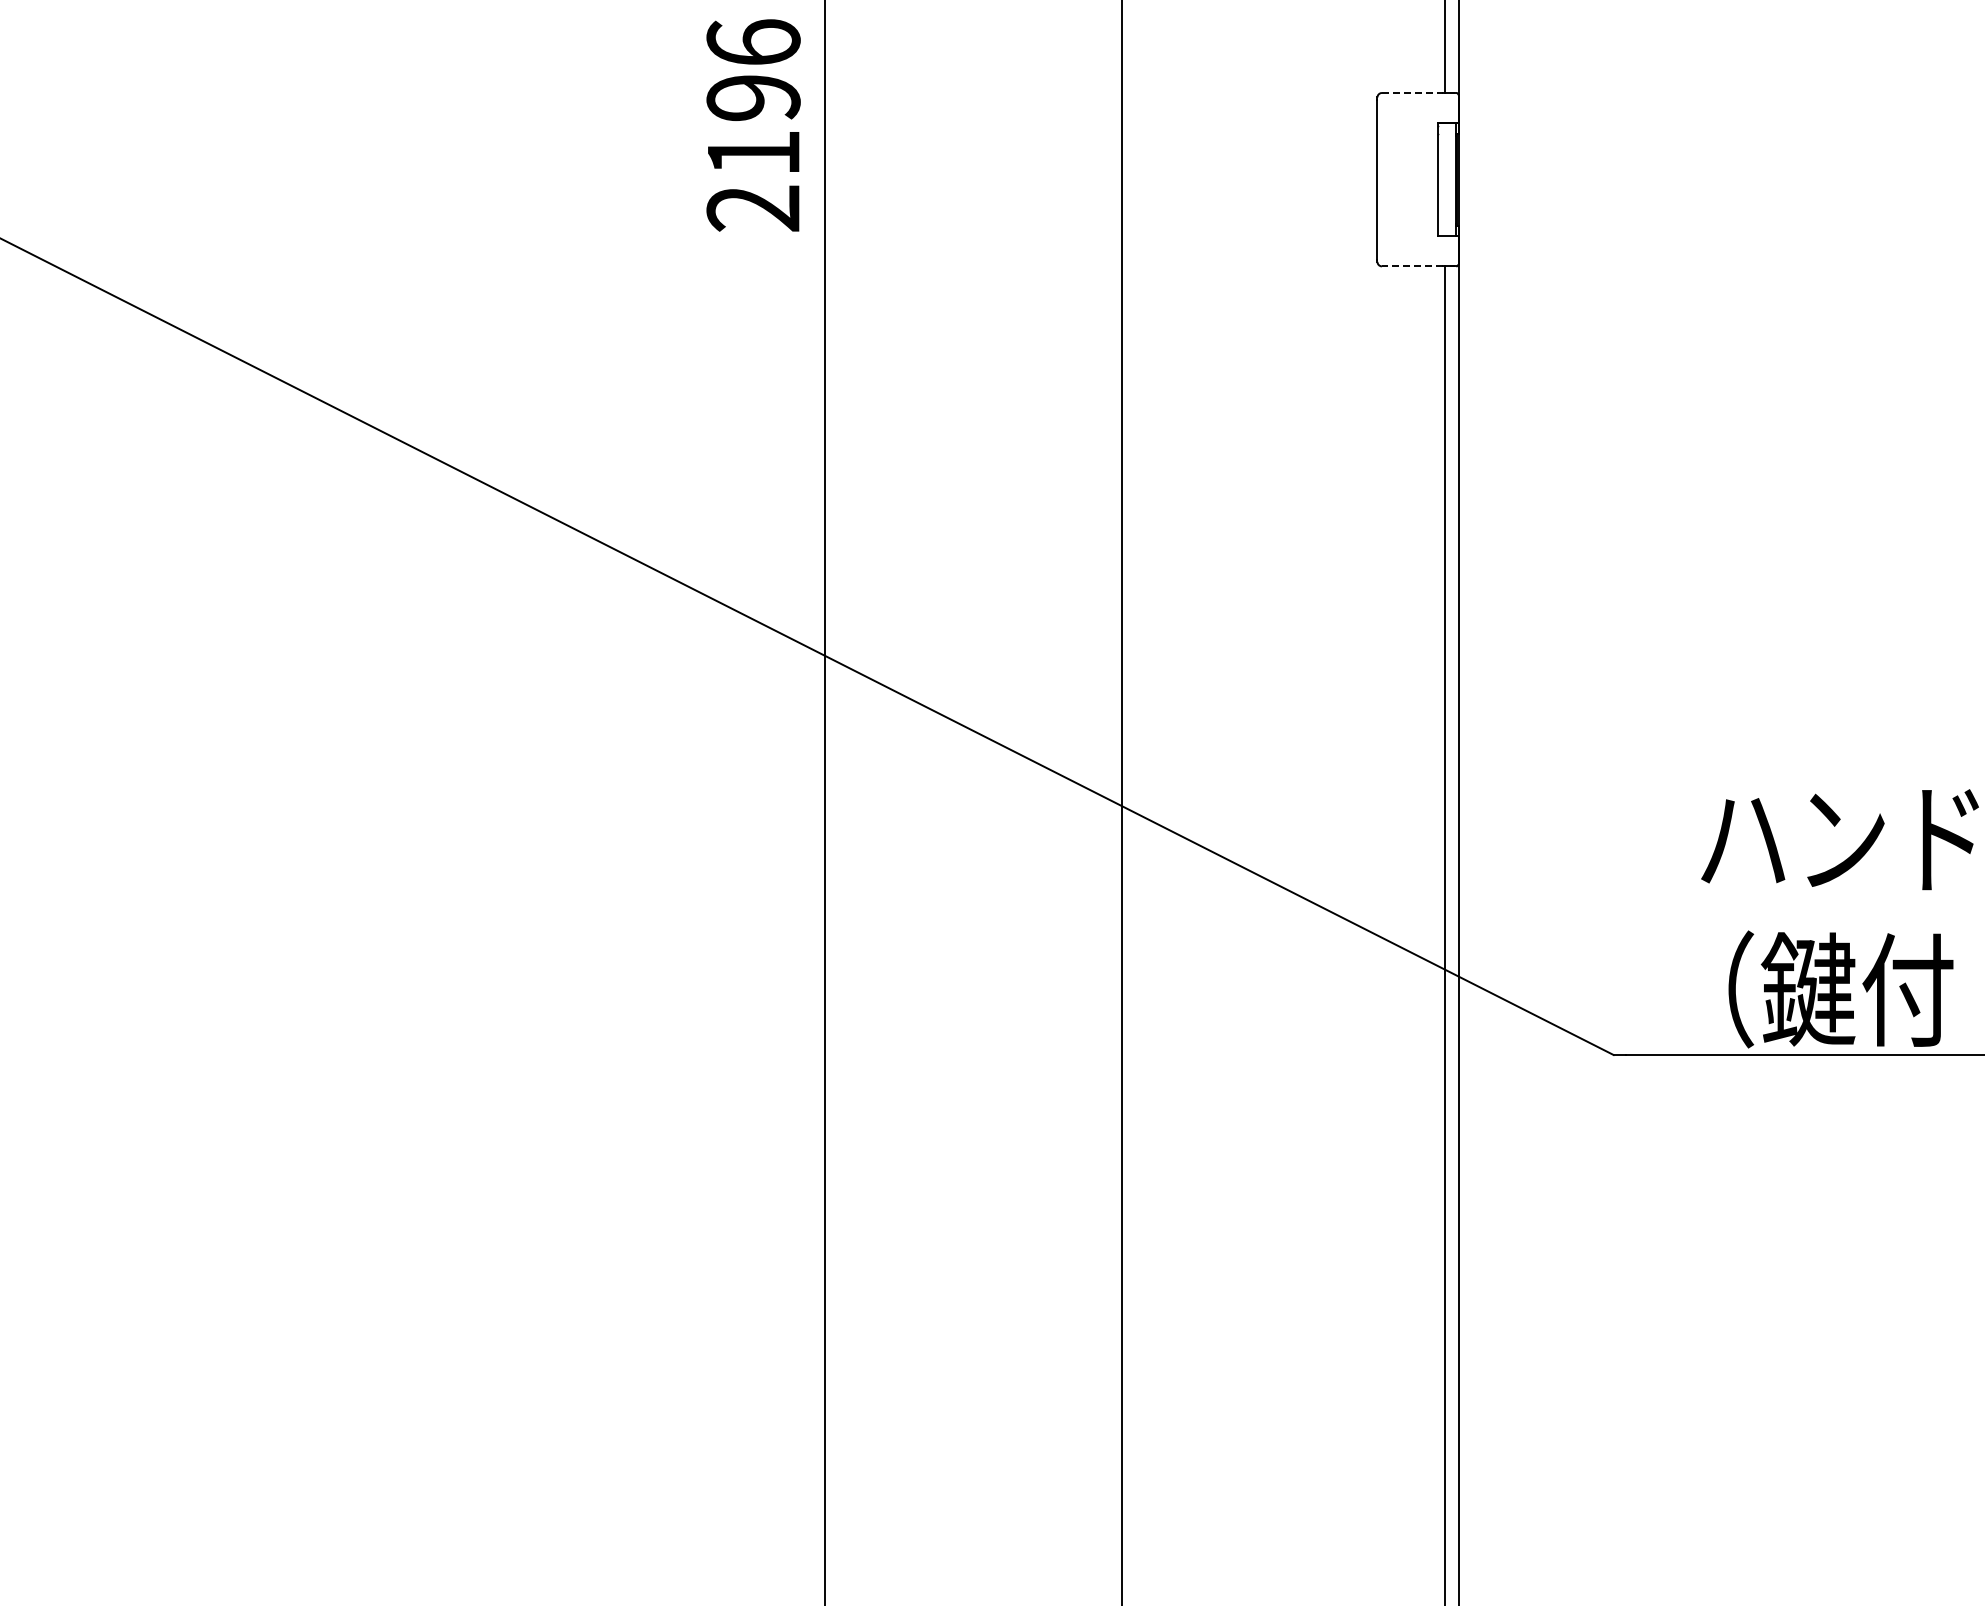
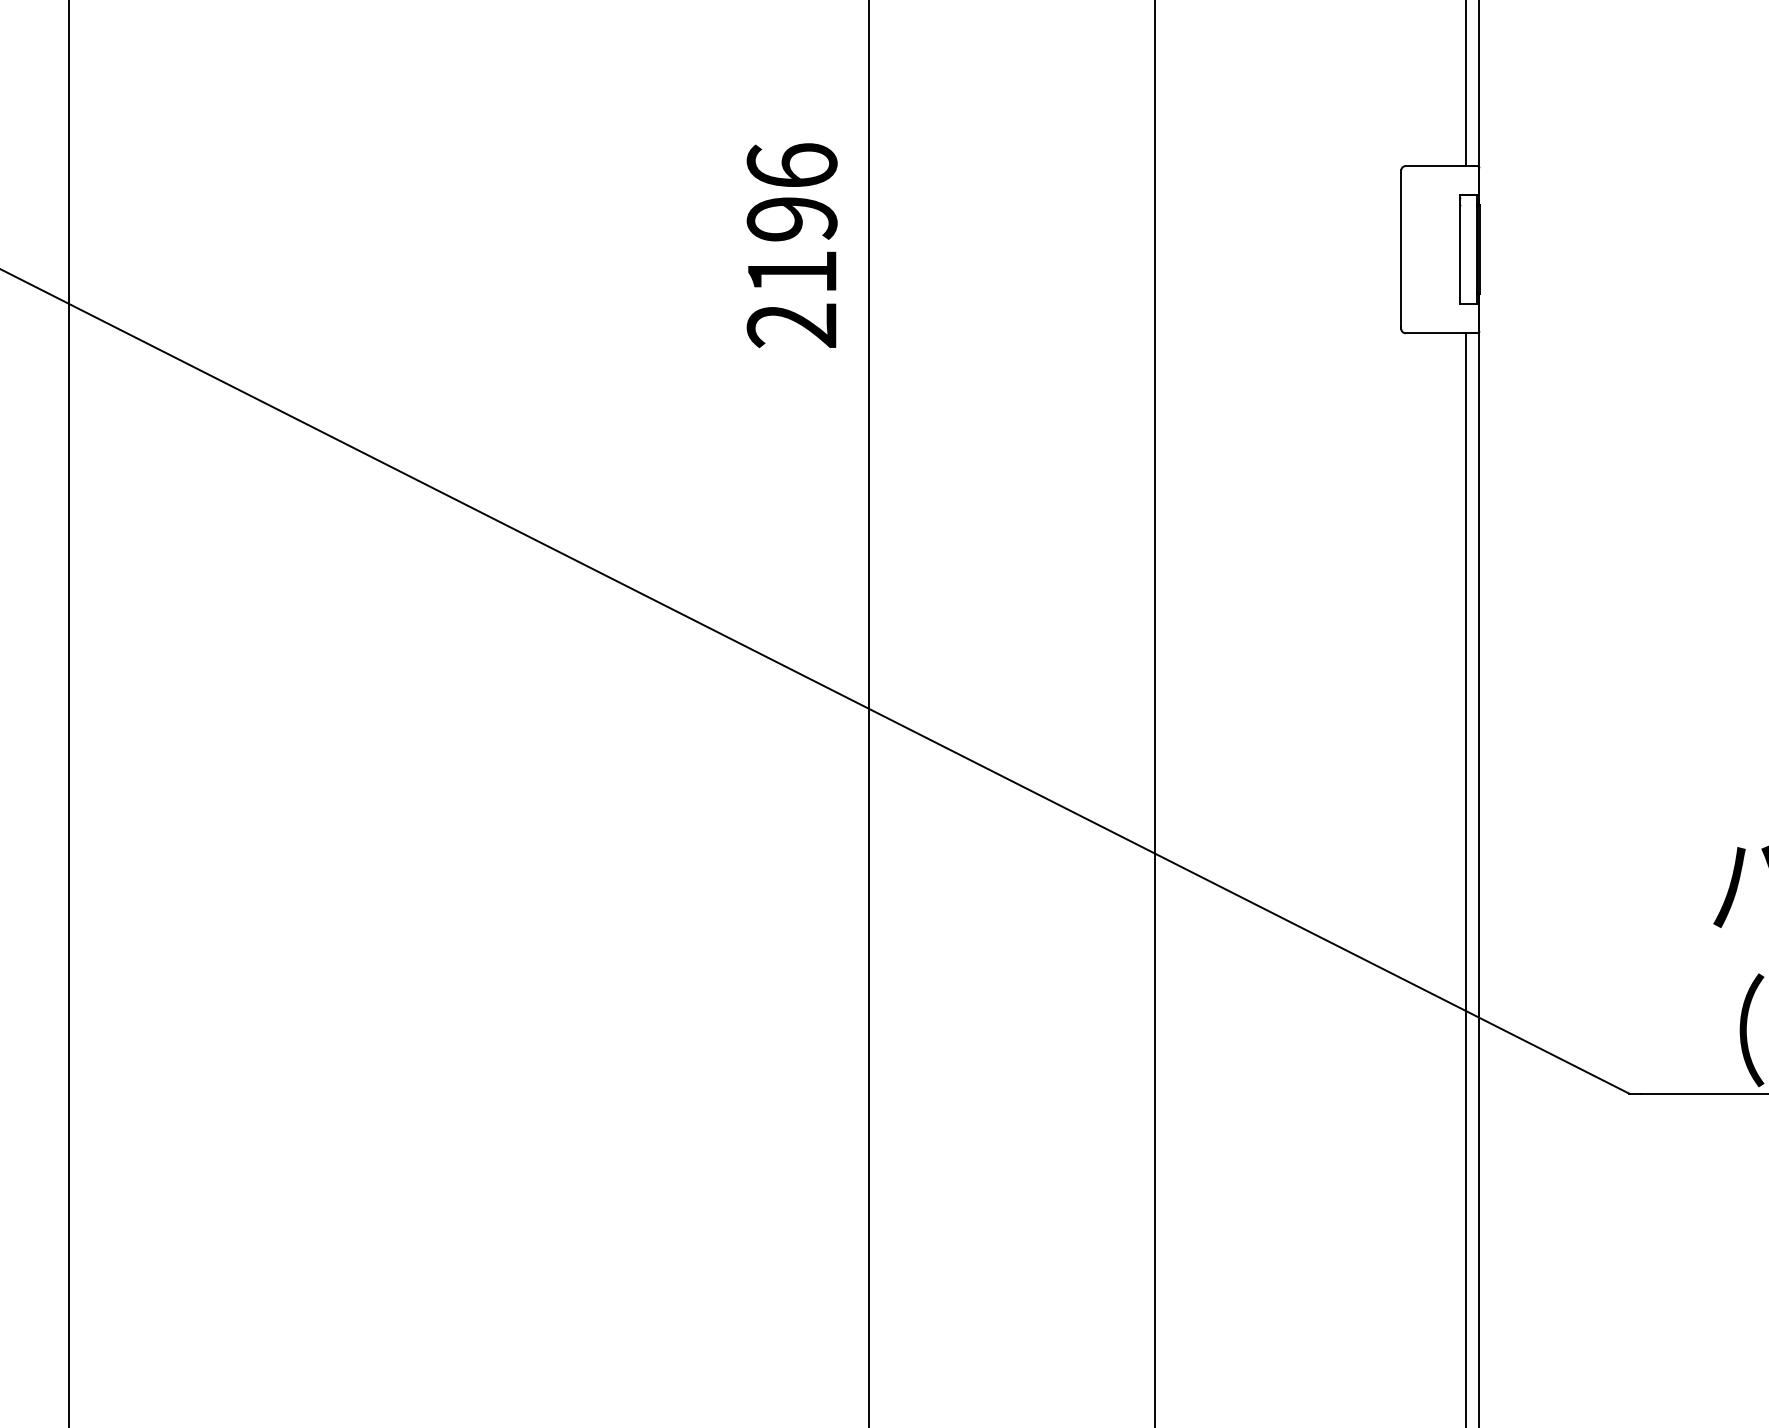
line: (1412, 92) -> (1435, 165), dashed -> solid
text: (753, 125) -> (792, 245), moved
line: (1411, 266) -> (1434, 333), dashed -> solid

